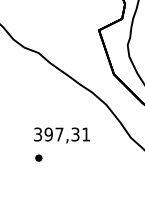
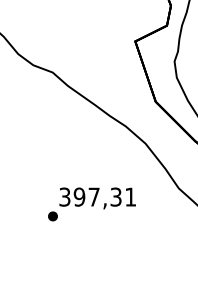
text: (61, 135) -> (97, 198), moved

